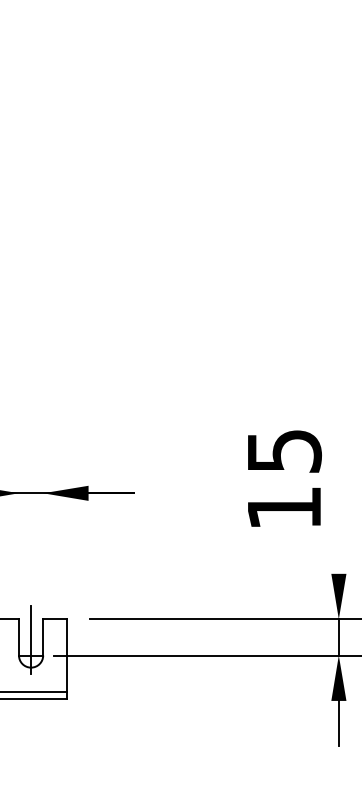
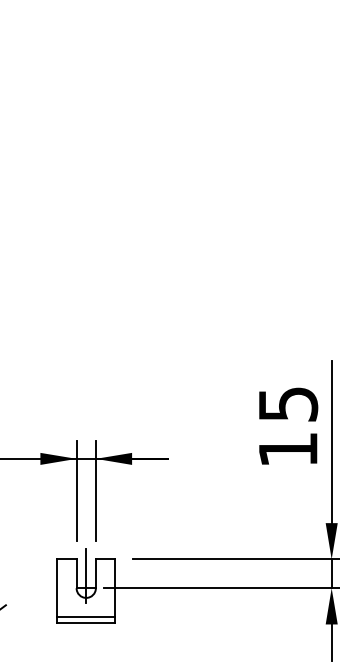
line: (338, 472) -> (331, 442), added
text: (284, 477) -> (288, 425), moved
line: (18, 532) -> (76, 490), added
line: (42, 532) -> (95, 490), added

